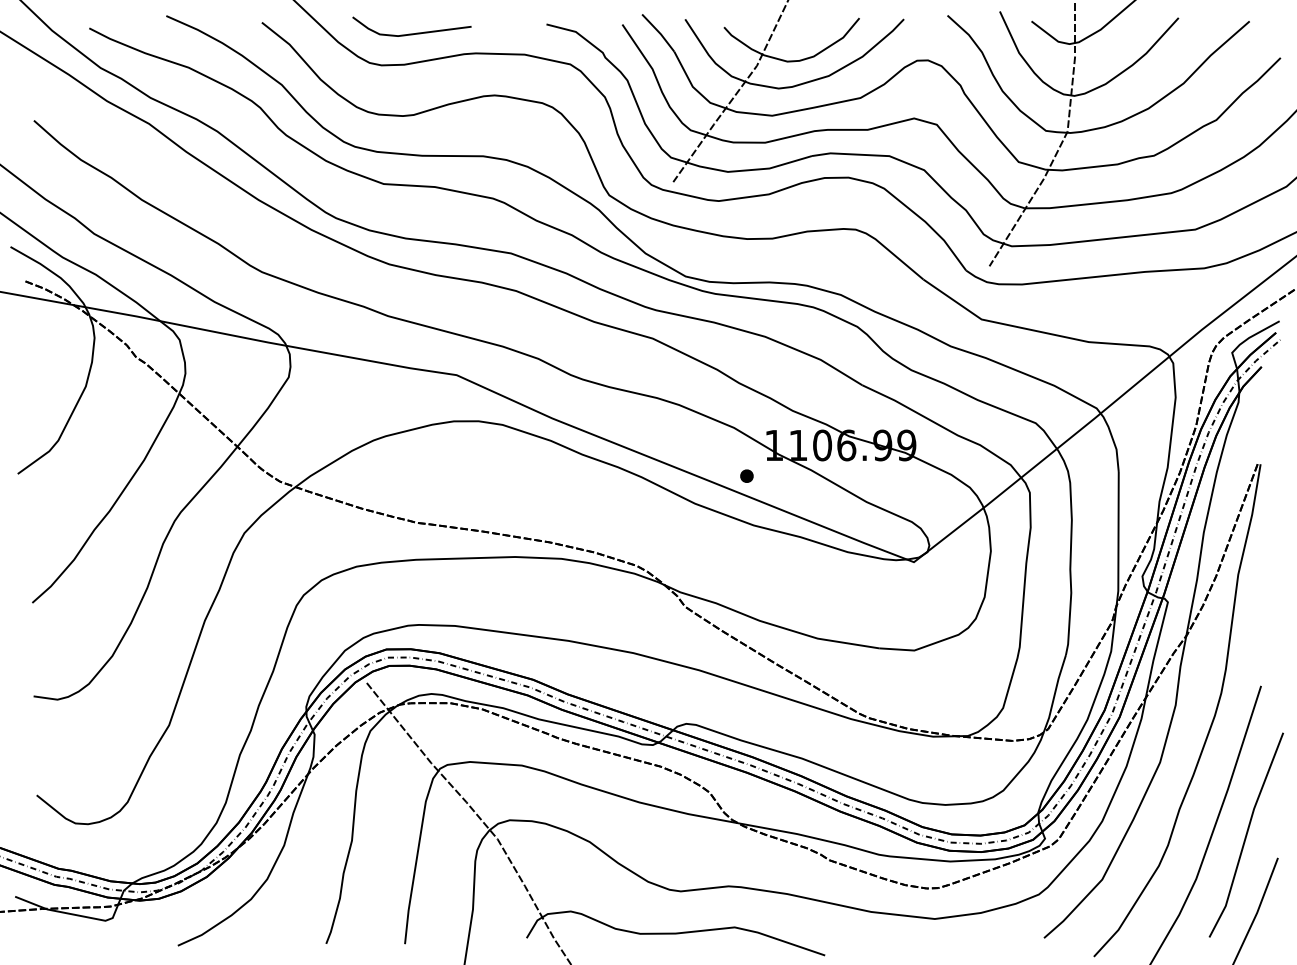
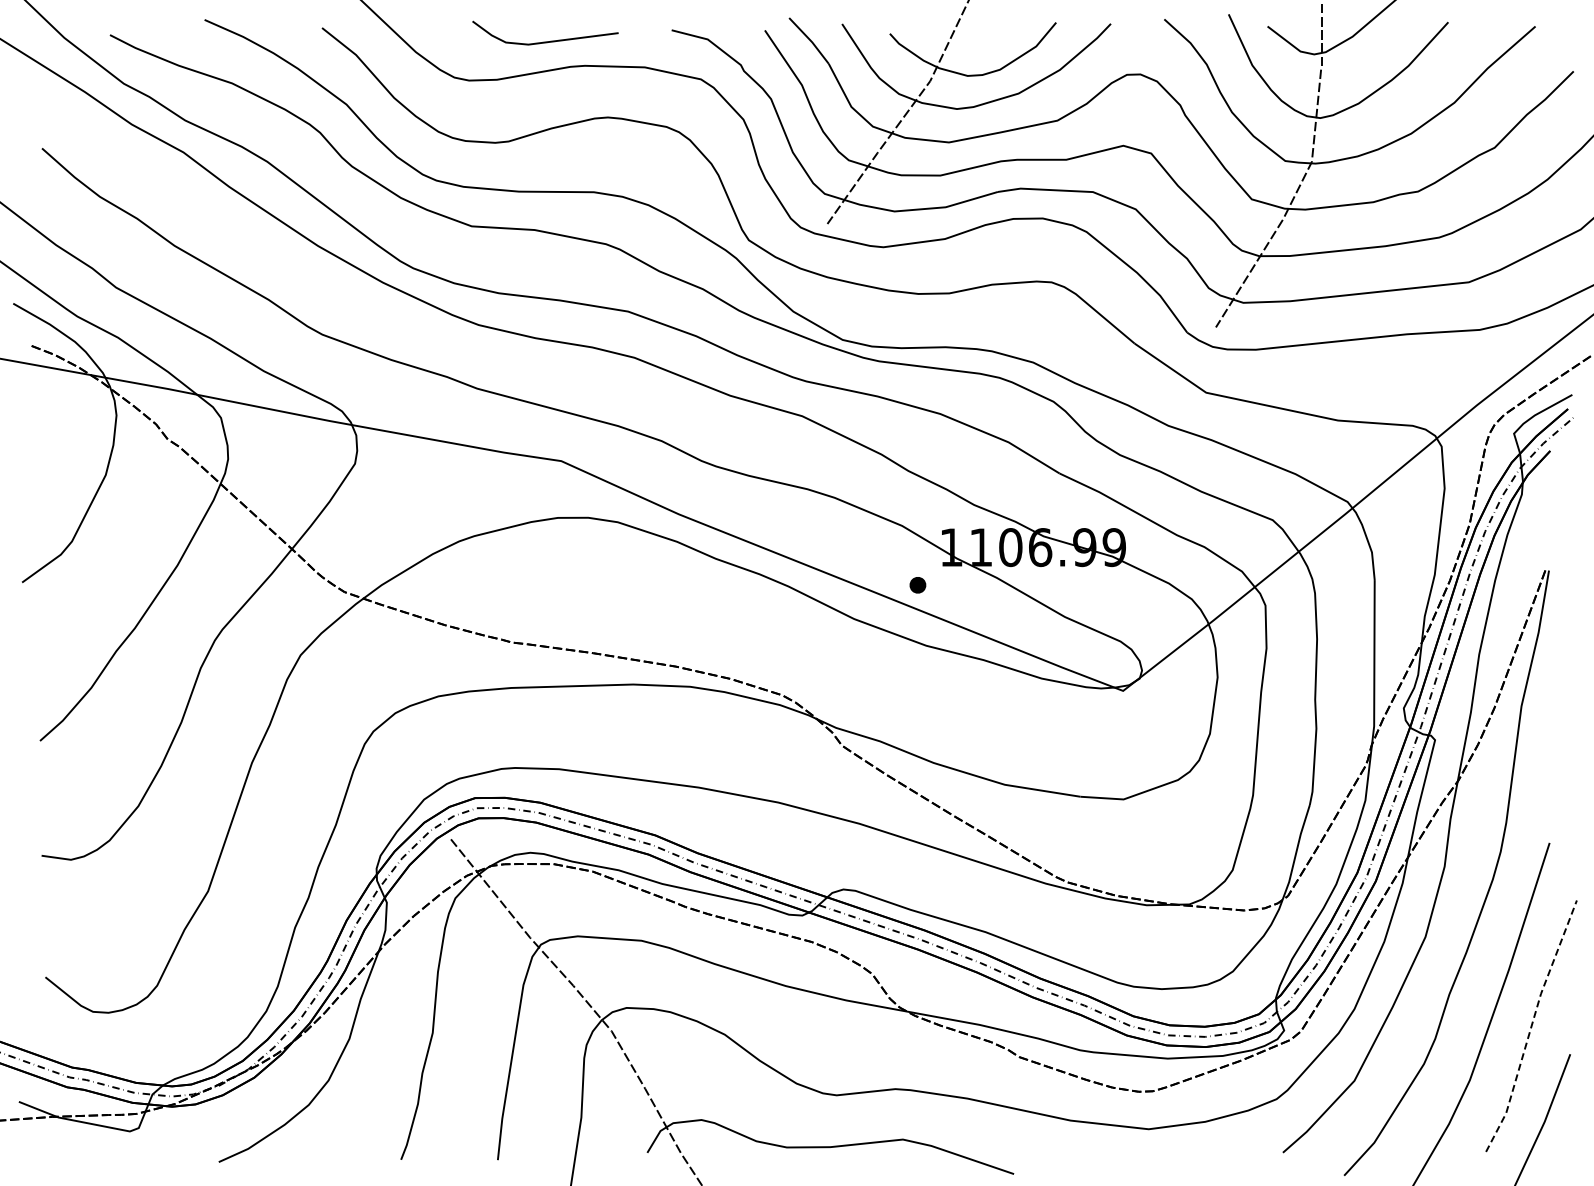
line: (412, 33) -> (545, 41), moved
line: (1246, 835) -> (1531, 1026), solid -> dashed

